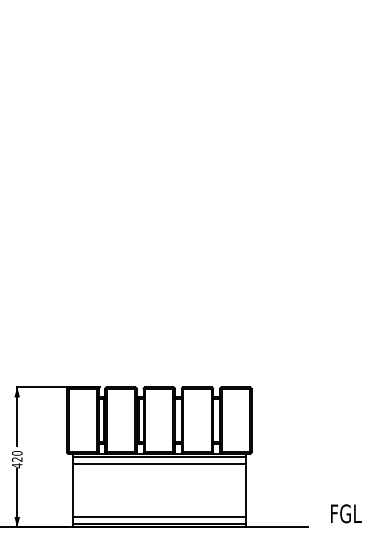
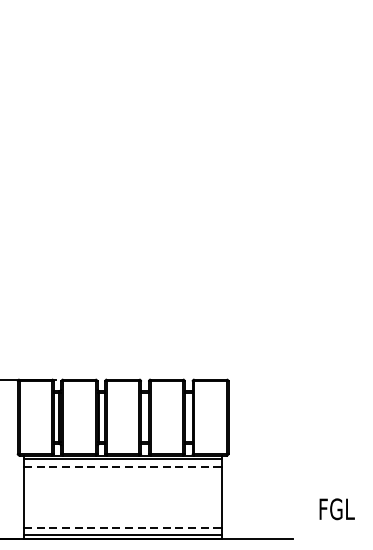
line: (159, 463) -> (123, 466), solid -> dashed
text: (346, 513) -> (337, 508), moved
line: (159, 517) -> (123, 528), solid -> dashed

